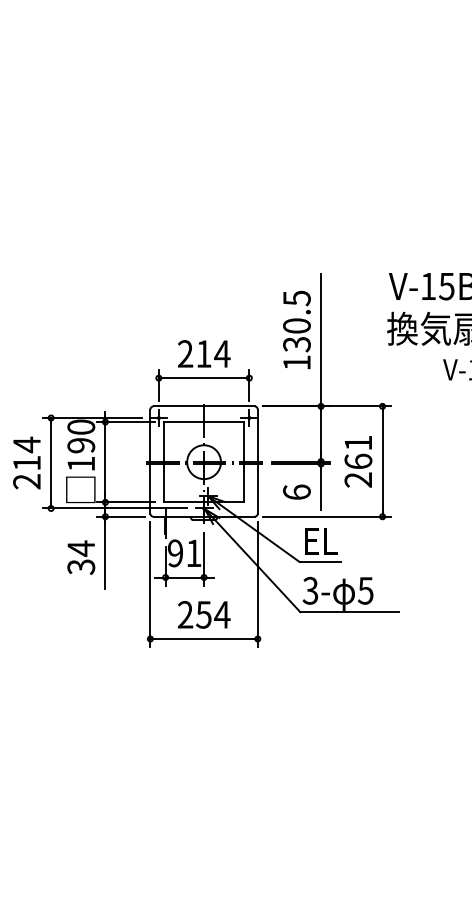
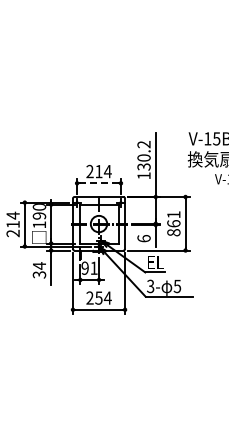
text: (295, 298) -> (143, 144), 130.5 -> 130.2
line: (203, 378) -> (98, 183), solid -> dashed
text: (357, 479) -> (173, 232), 261 -> 861

